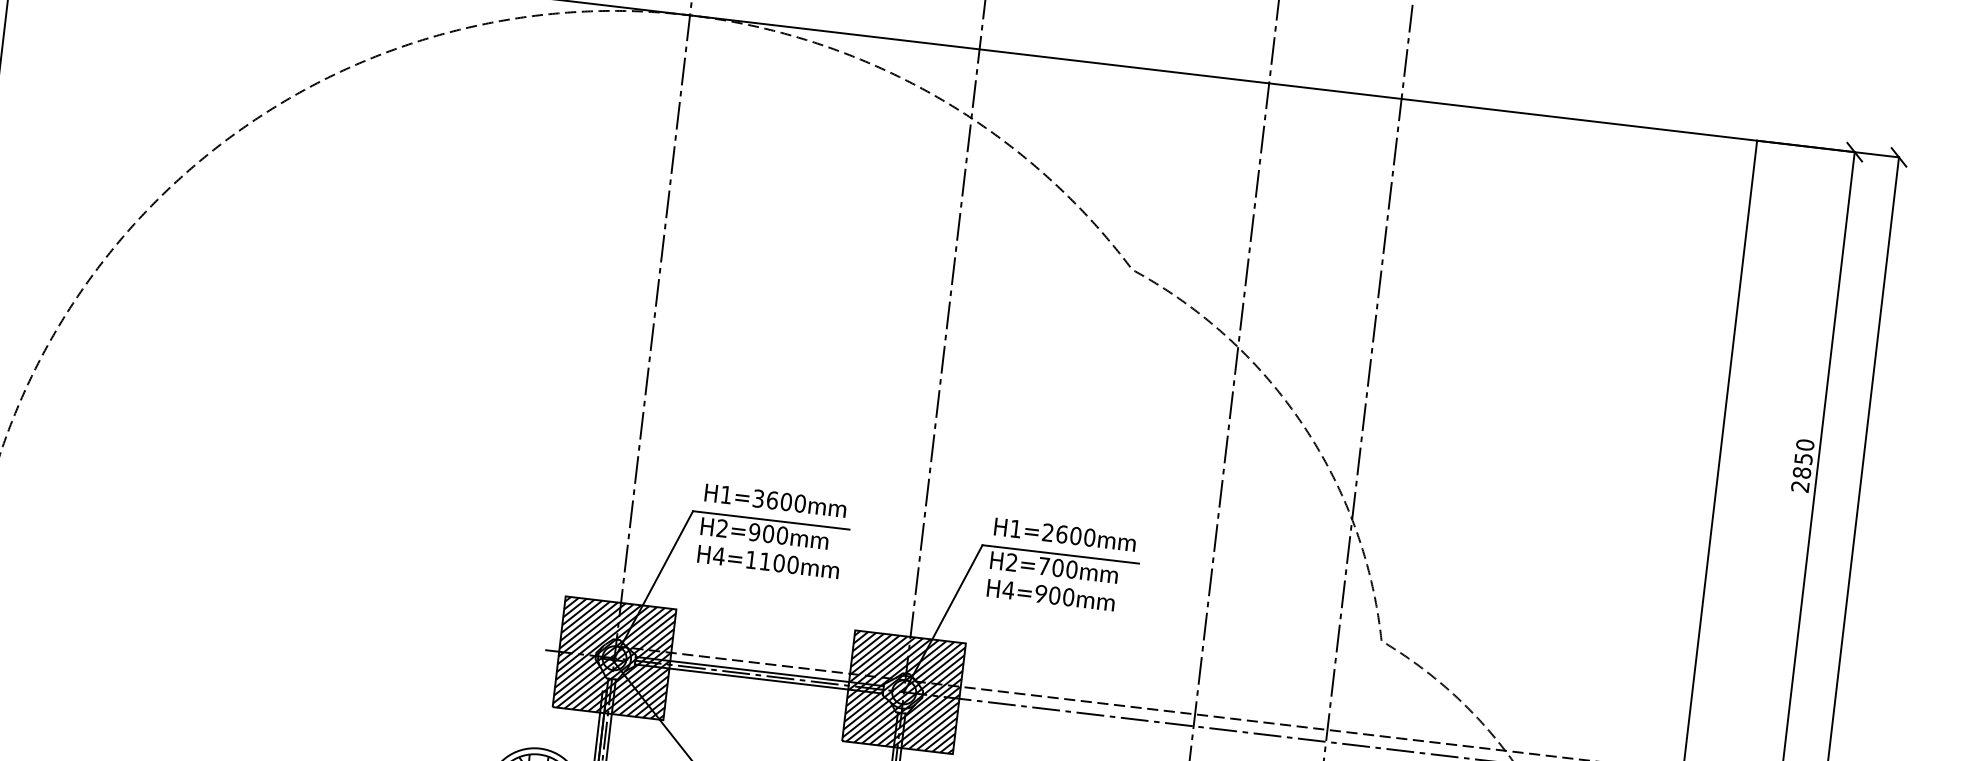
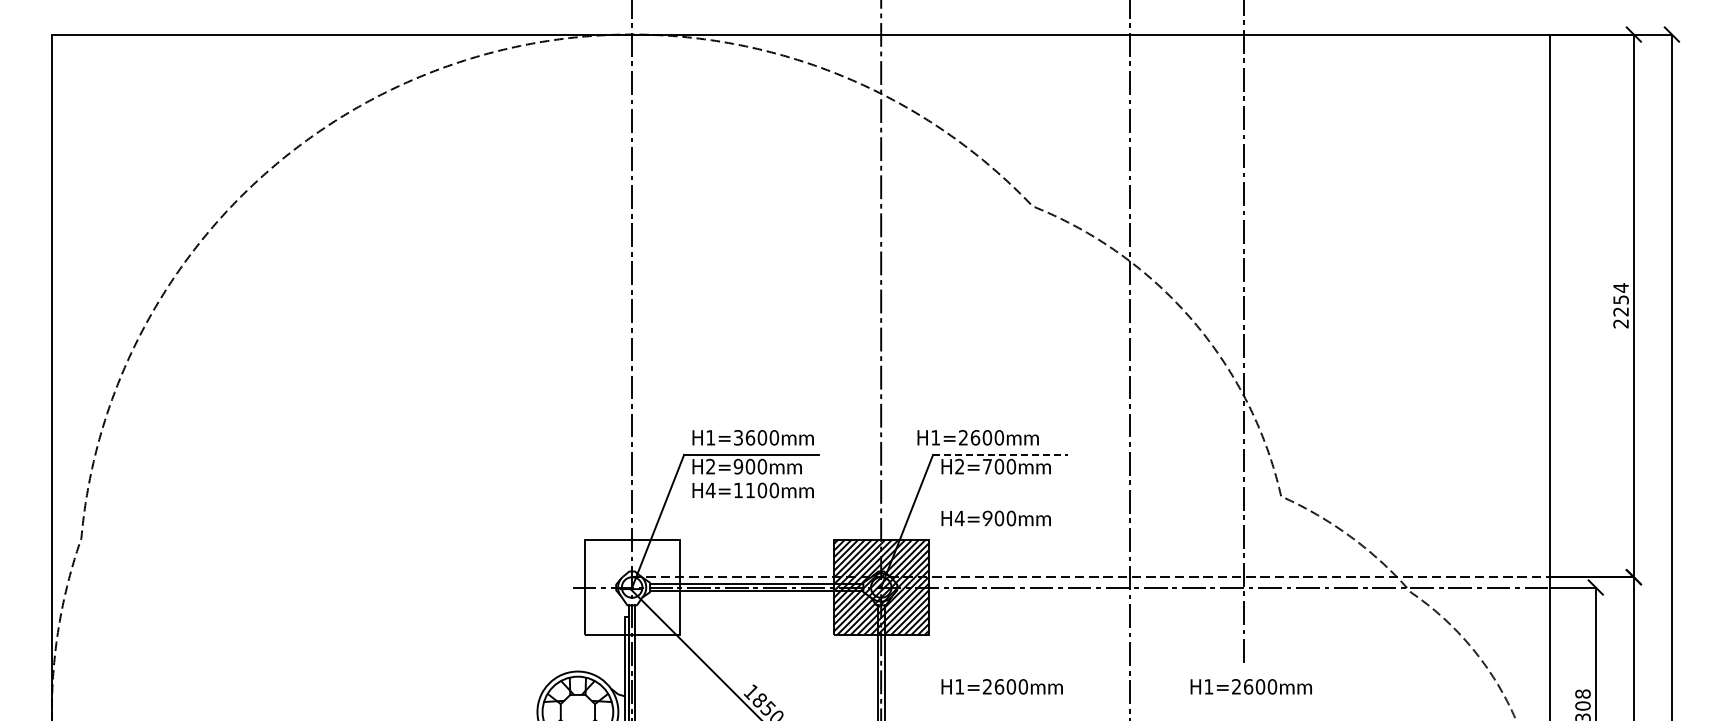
text: (1803, 458) -> (1620, 299), 2850 -> 2254
text: (1064, 534) -> (977, 437), moved
line: (1060, 553) -> (1000, 454), solid -> dashed
text: (1050, 595) -> (995, 518), moved
hatch: (613, 658) -> (631, 587), removed

